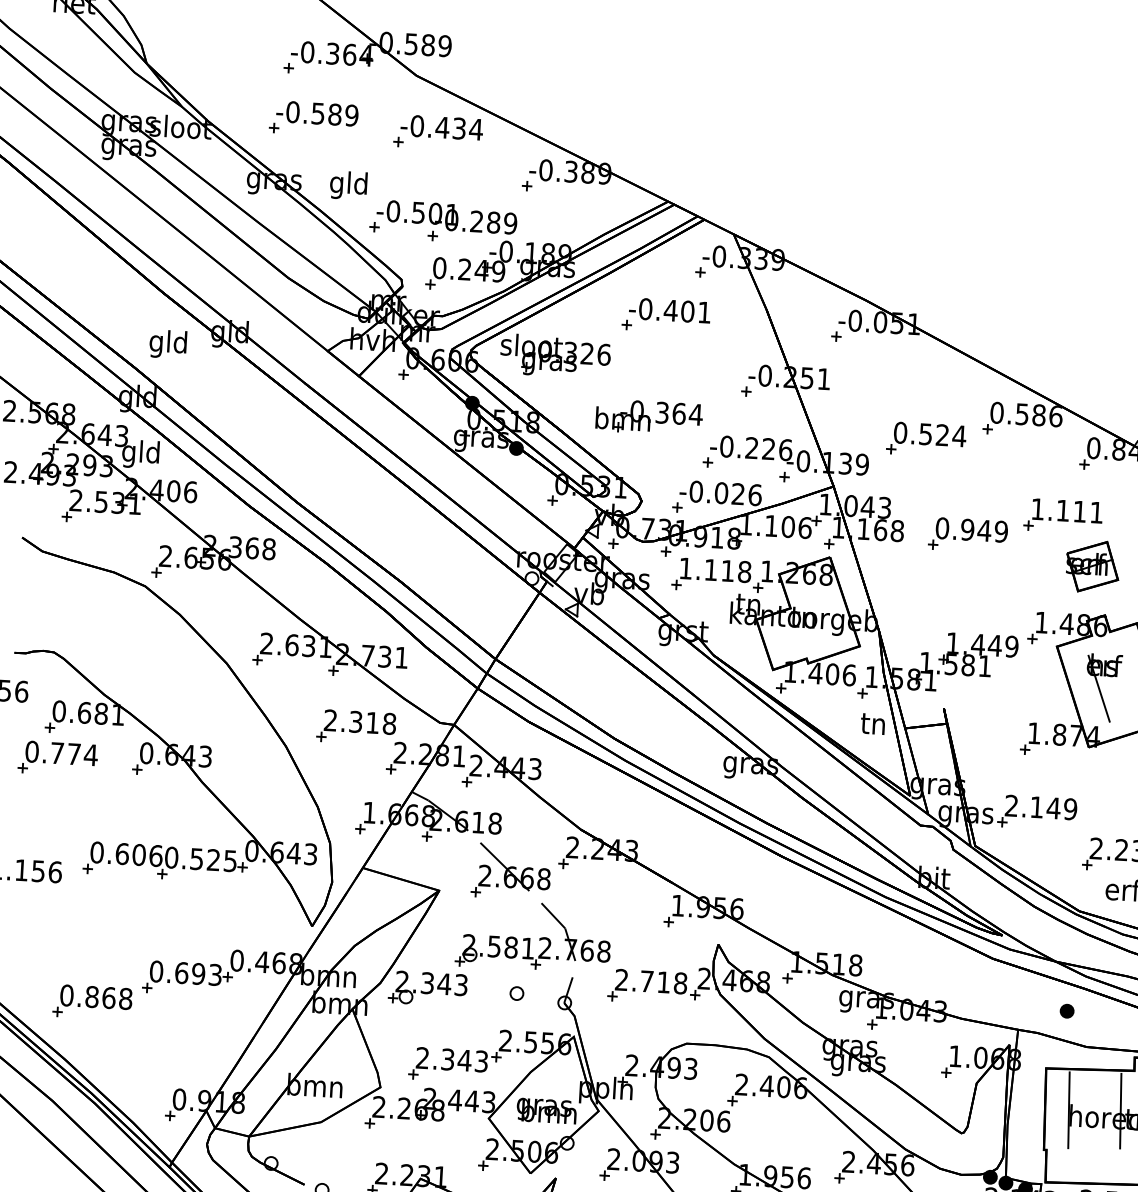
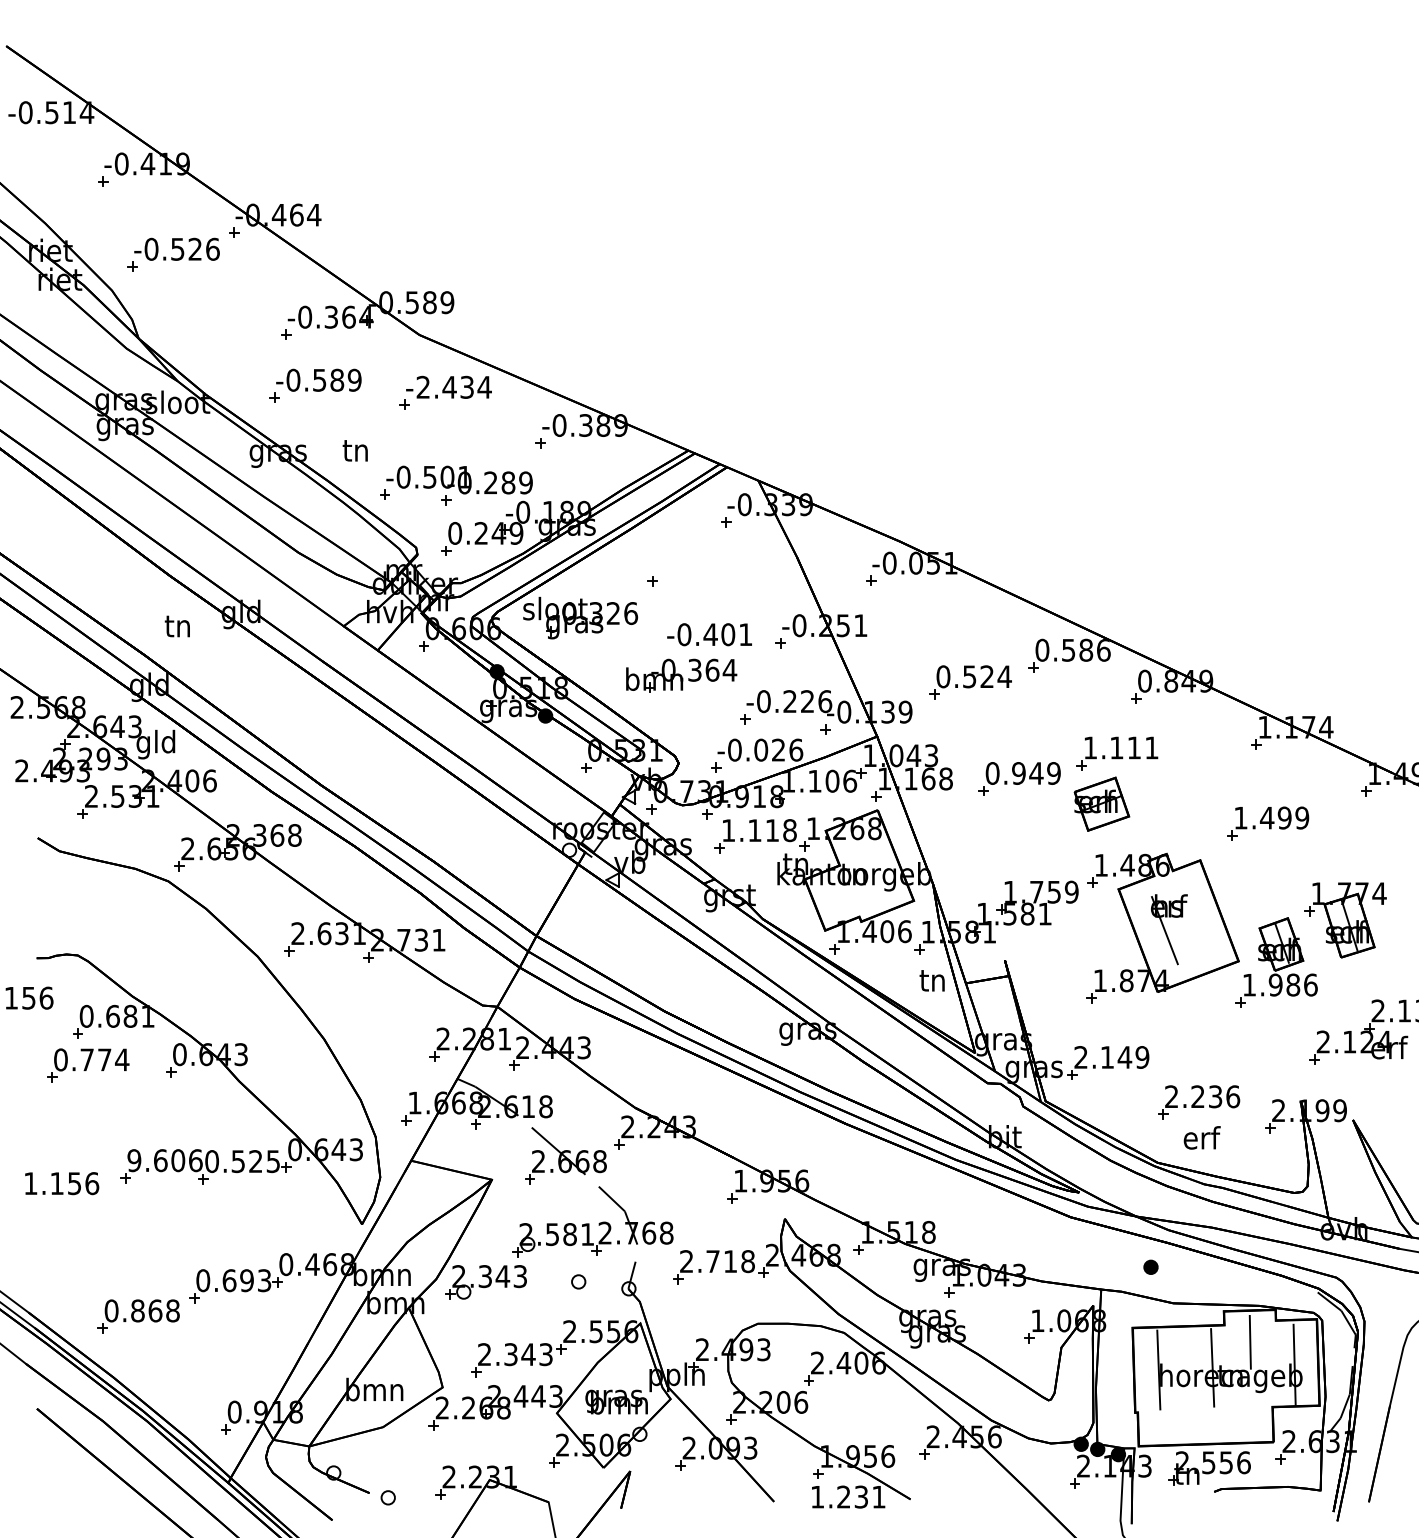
text: (417, 126) -> (423, 387), -0.434 -> -2.434
text: (348, 184) -> (355, 452), gld -> tn
text: (669, 310) -> (709, 634), moved
text: (167, 344) -> (177, 628), gld -> tn
part: (1092, 565) -> (1101, 803), moved
text: (986, 645) -> (1045, 892), 1.449 -> 1.759
part: (356, 727) -> (396, 1015), removed
text: (97, 852) -> (134, 1160), 0.606 -> 9.606

